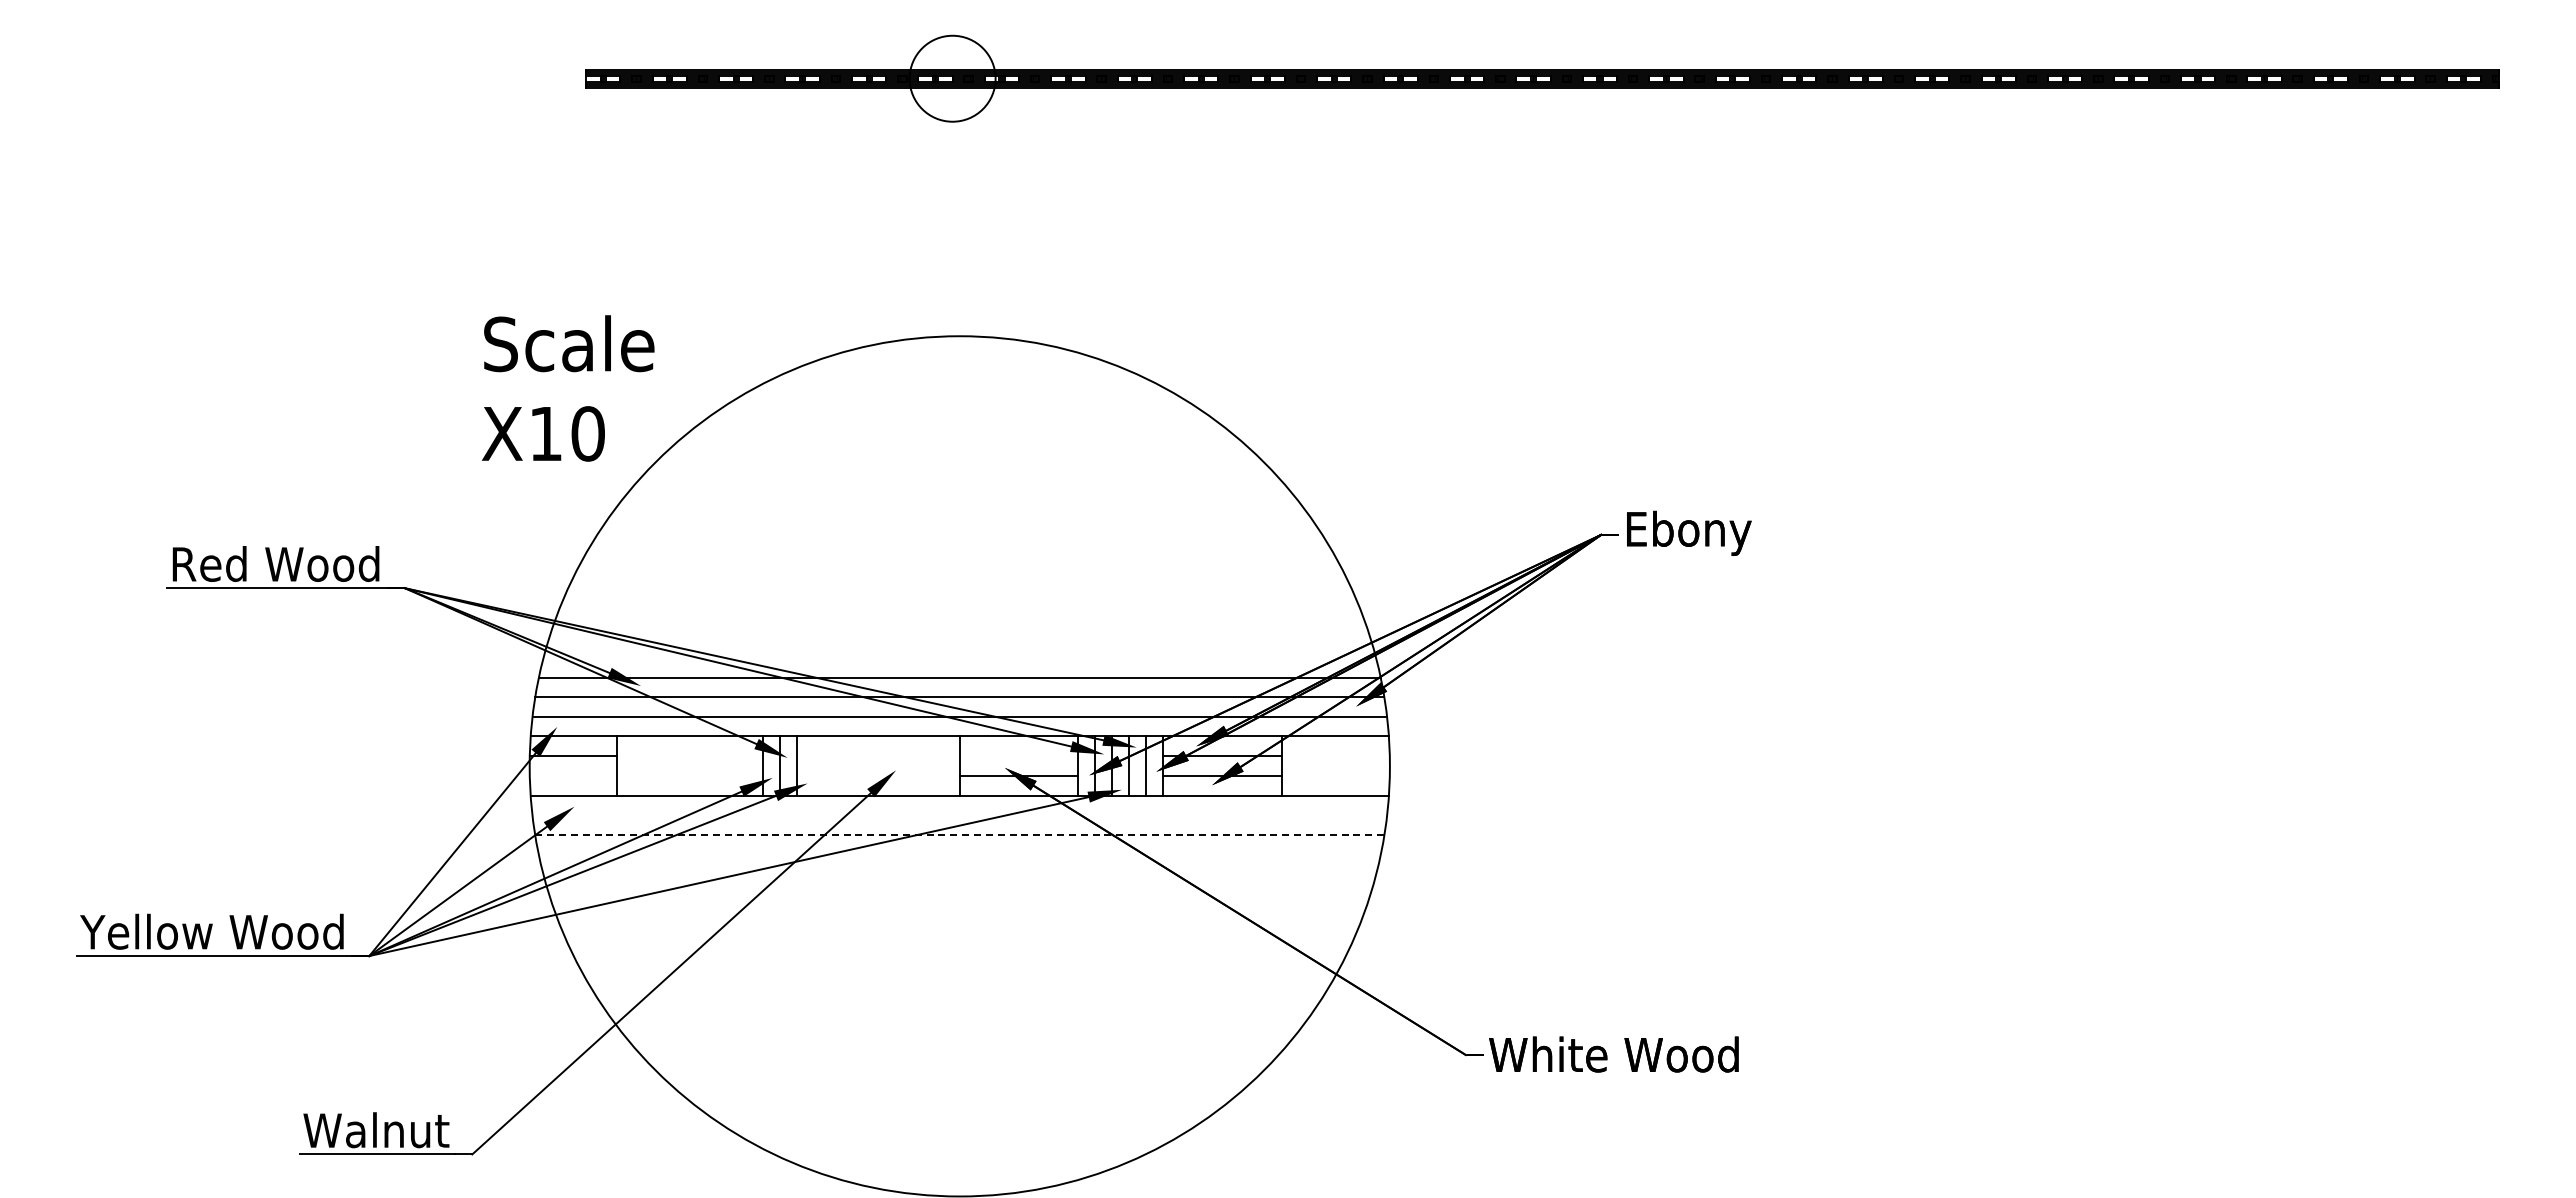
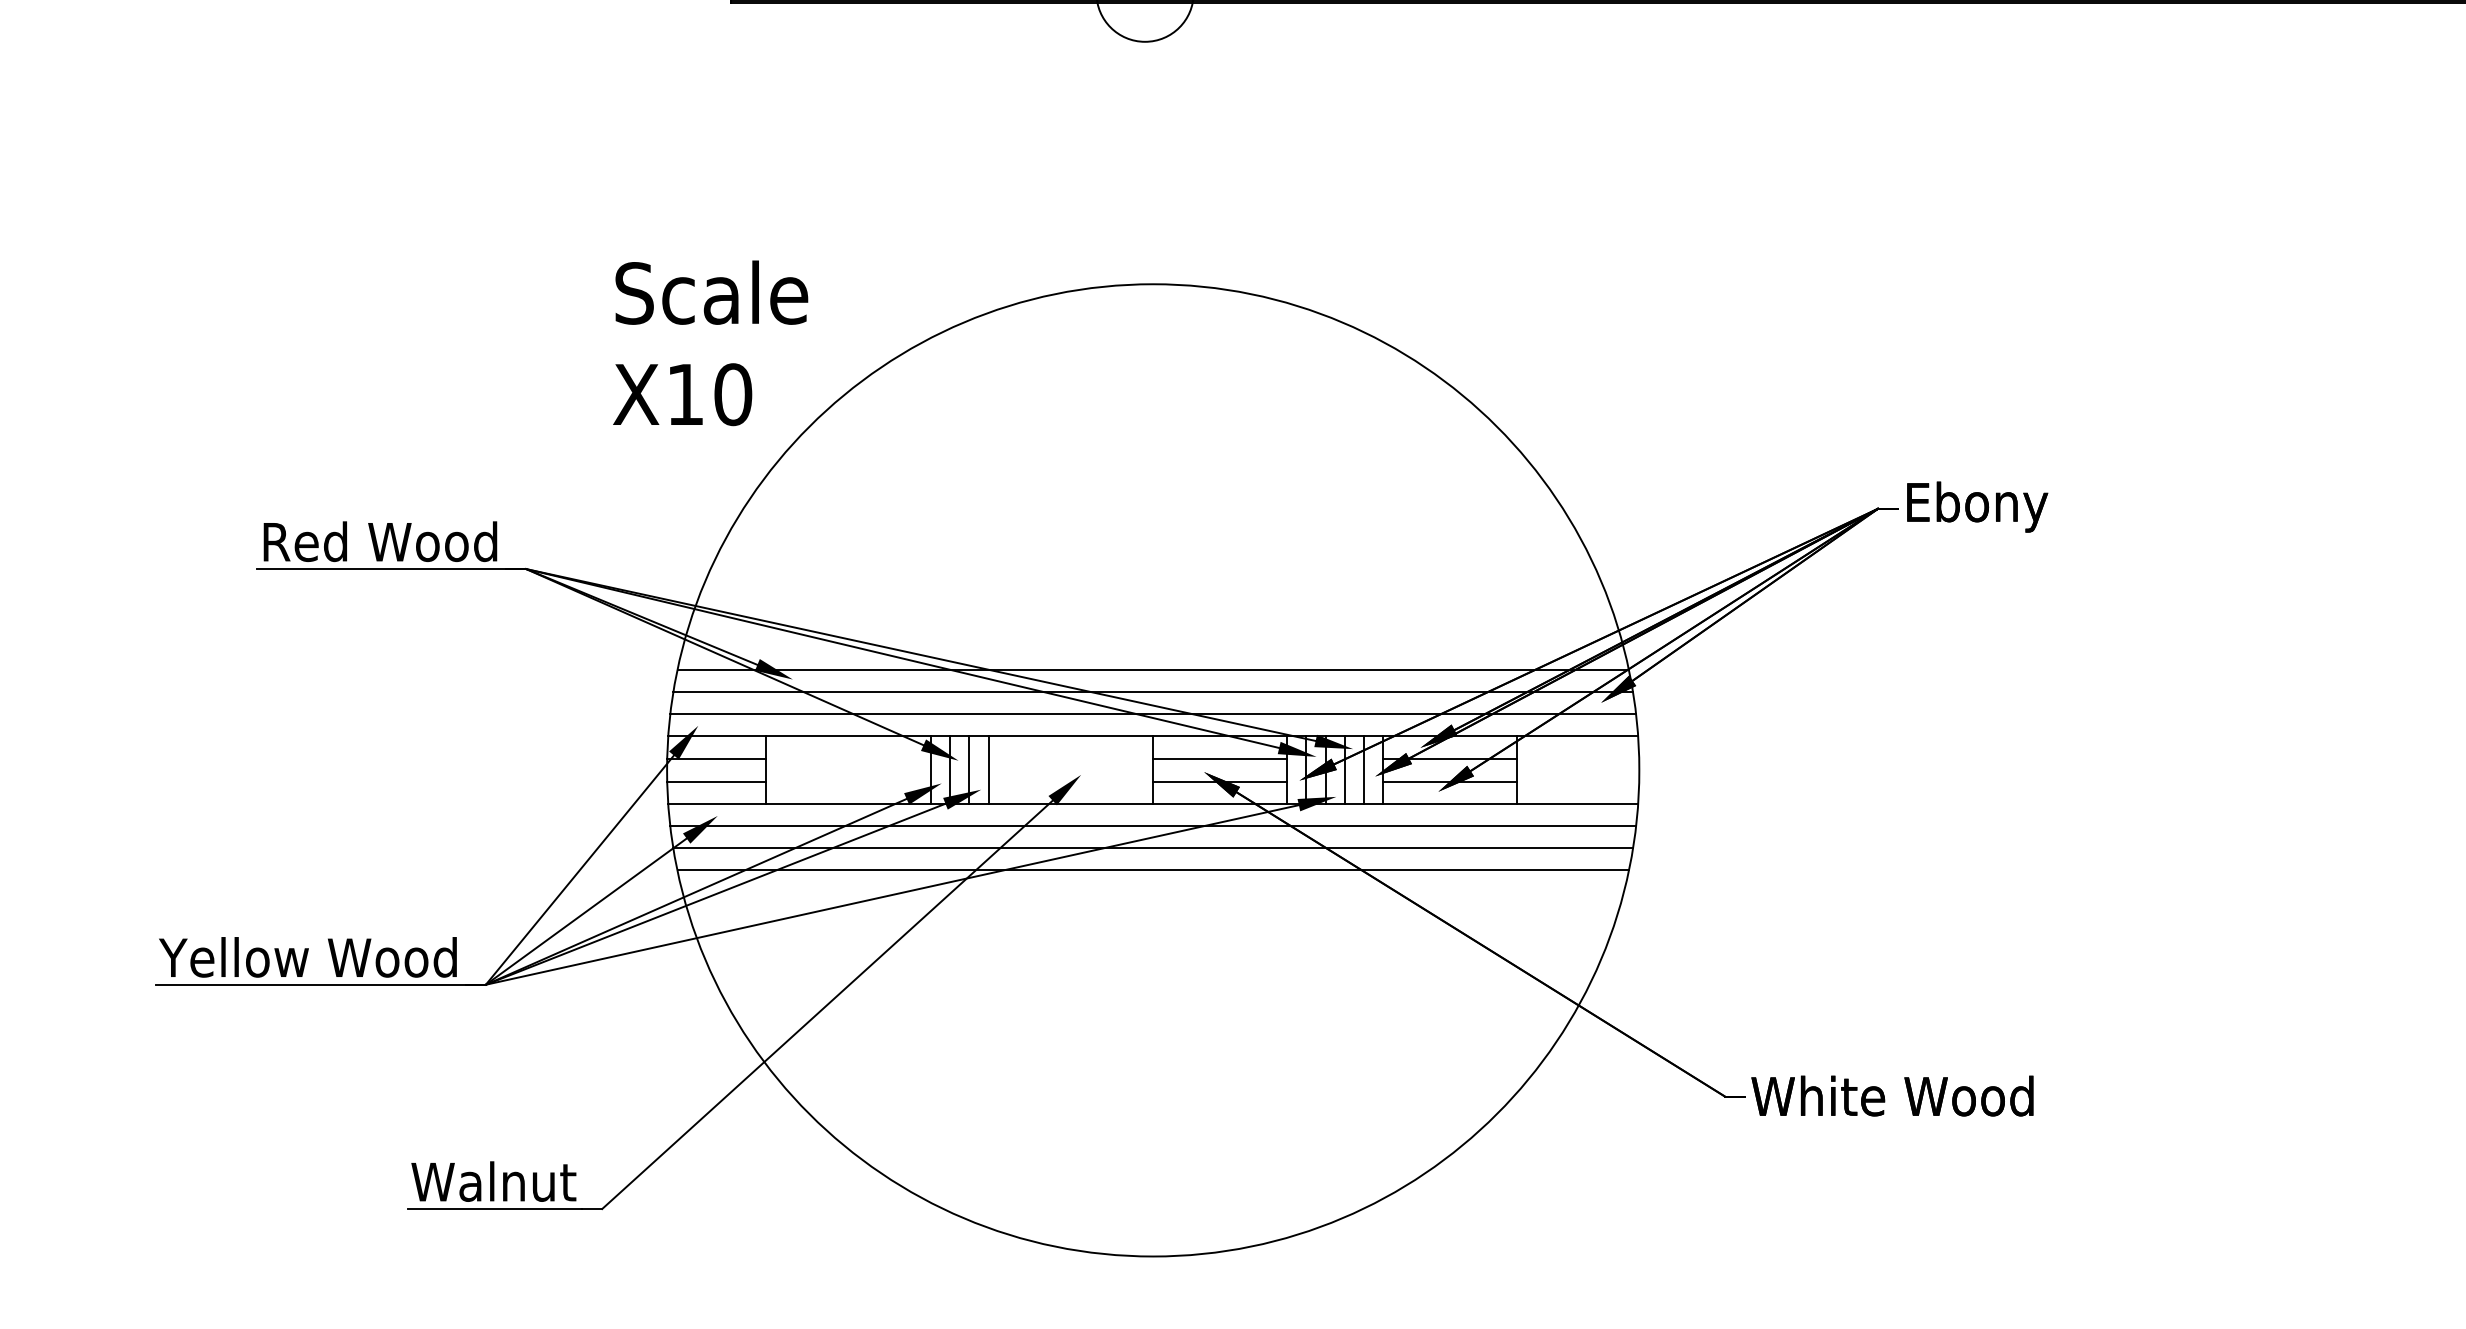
line: (1018, 756) -> (1219, 759), added
line: (814, 766) -> (988, 770), added
line: (573, 776) -> (716, 781), added
line: (959, 815) -> (1152, 825), added
line: (959, 835) -> (1152, 848), dashed -> solid
line: (959, 854) -> (1152, 869), added

